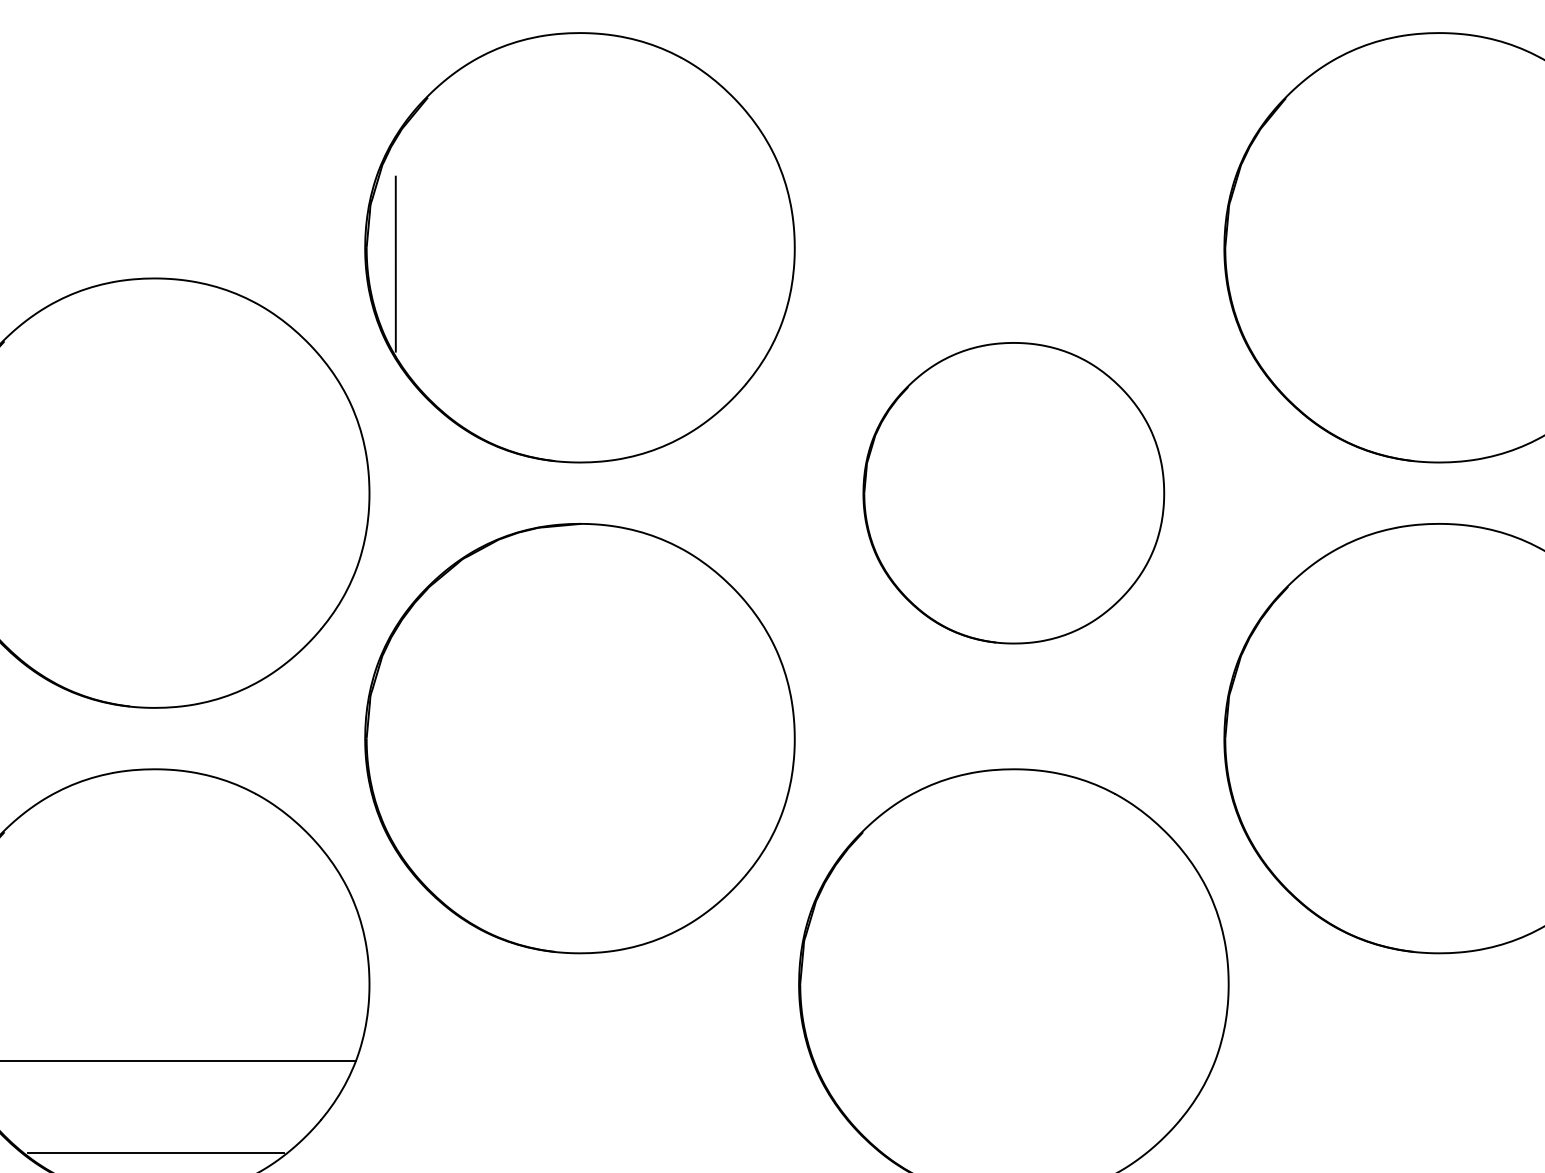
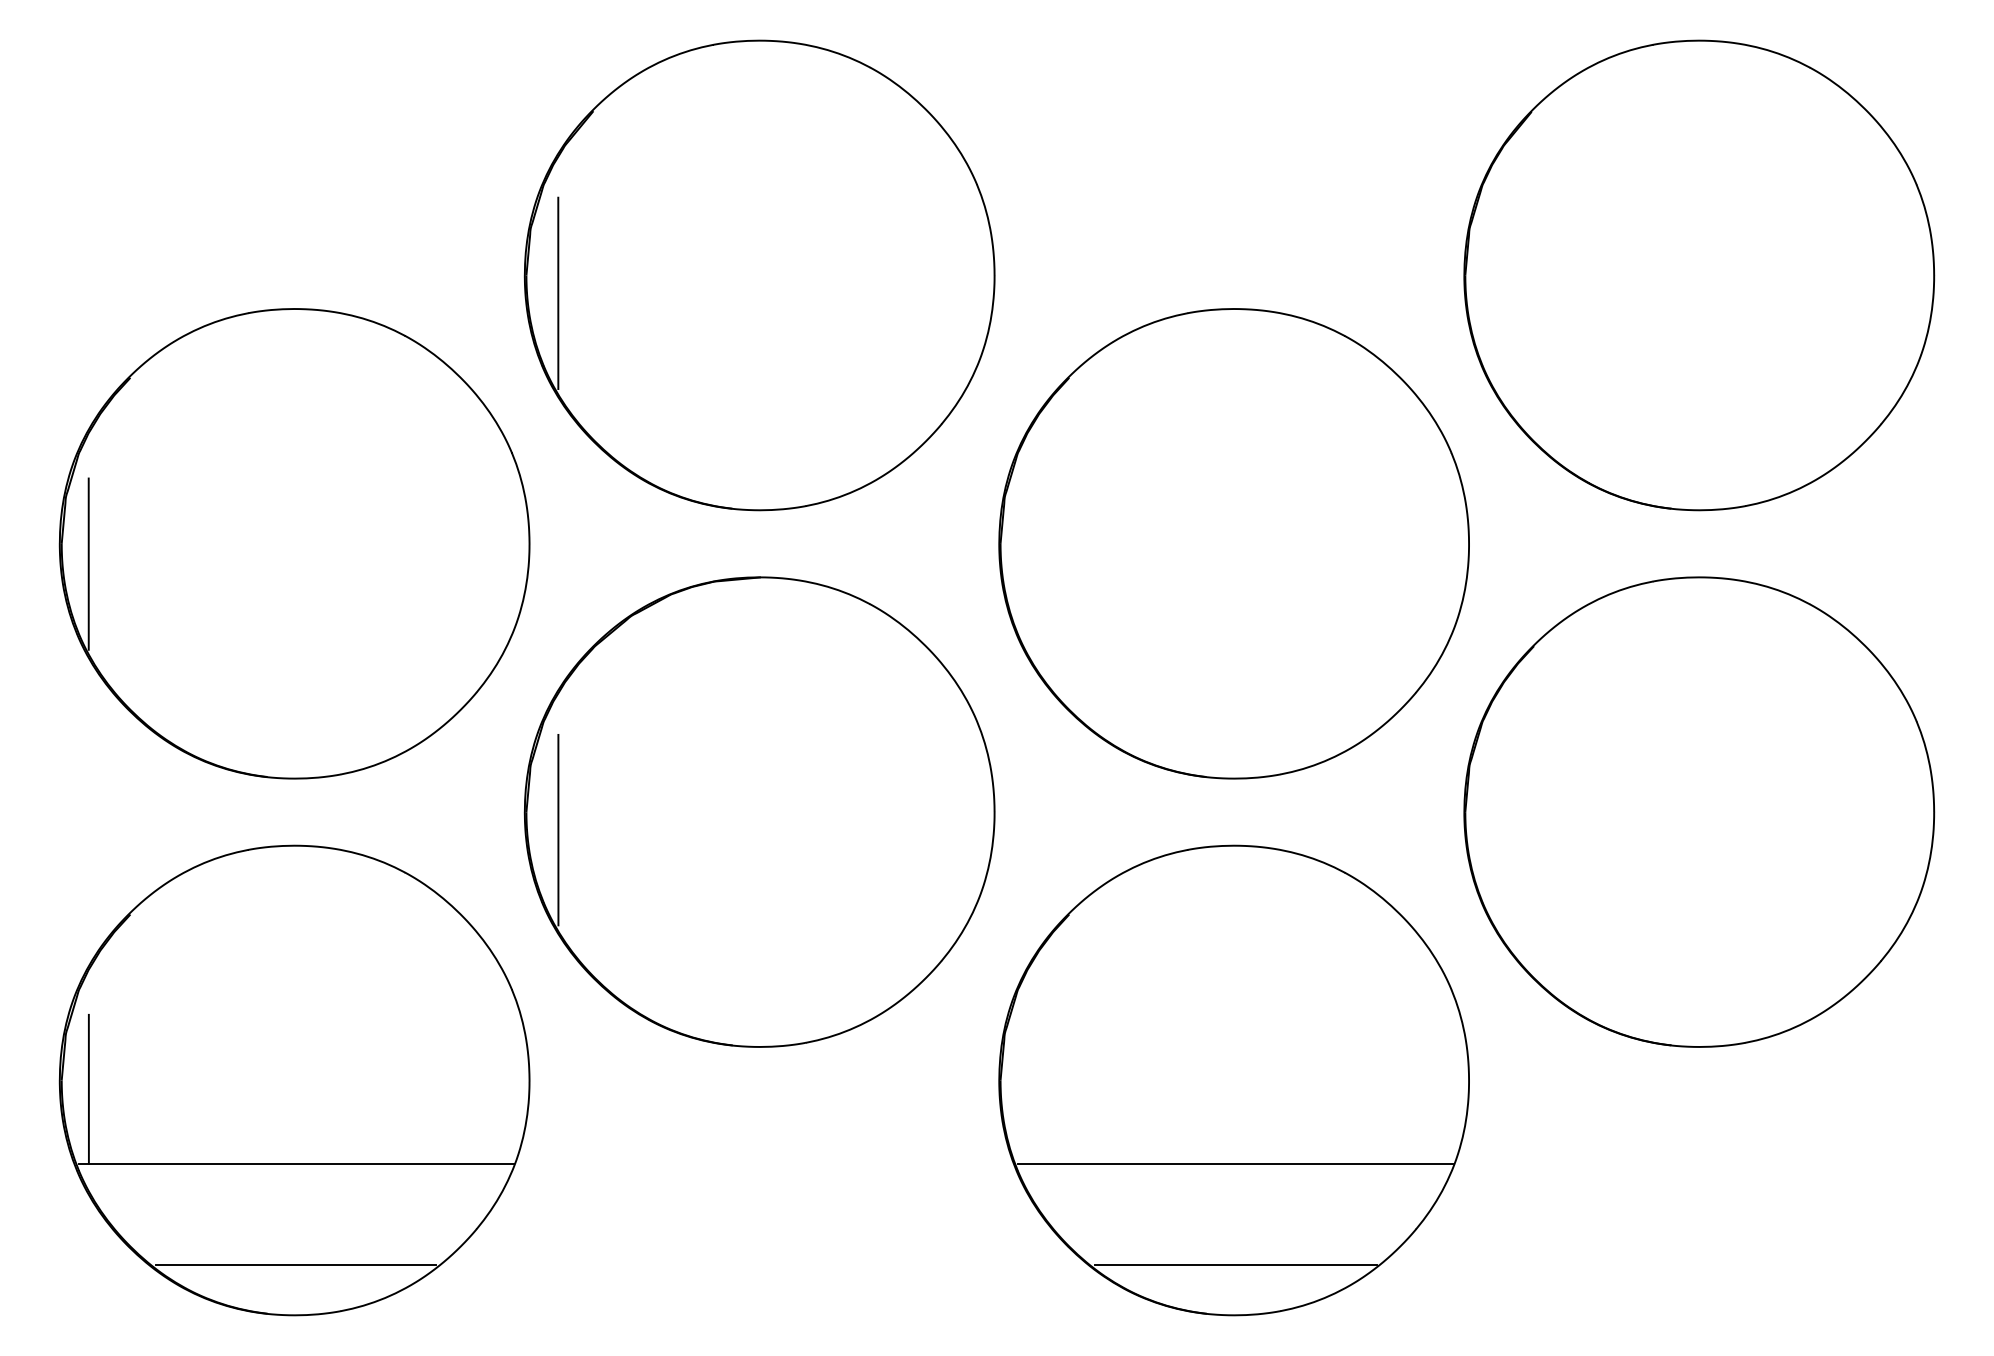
part: (1013, 492) -> (1233, 543), size x1.43
line: (395, 754) -> (558, 829), added
line: (1015, 1060) -> (1235, 1164), added
line: (1015, 1153) -> (1235, 1265), added

